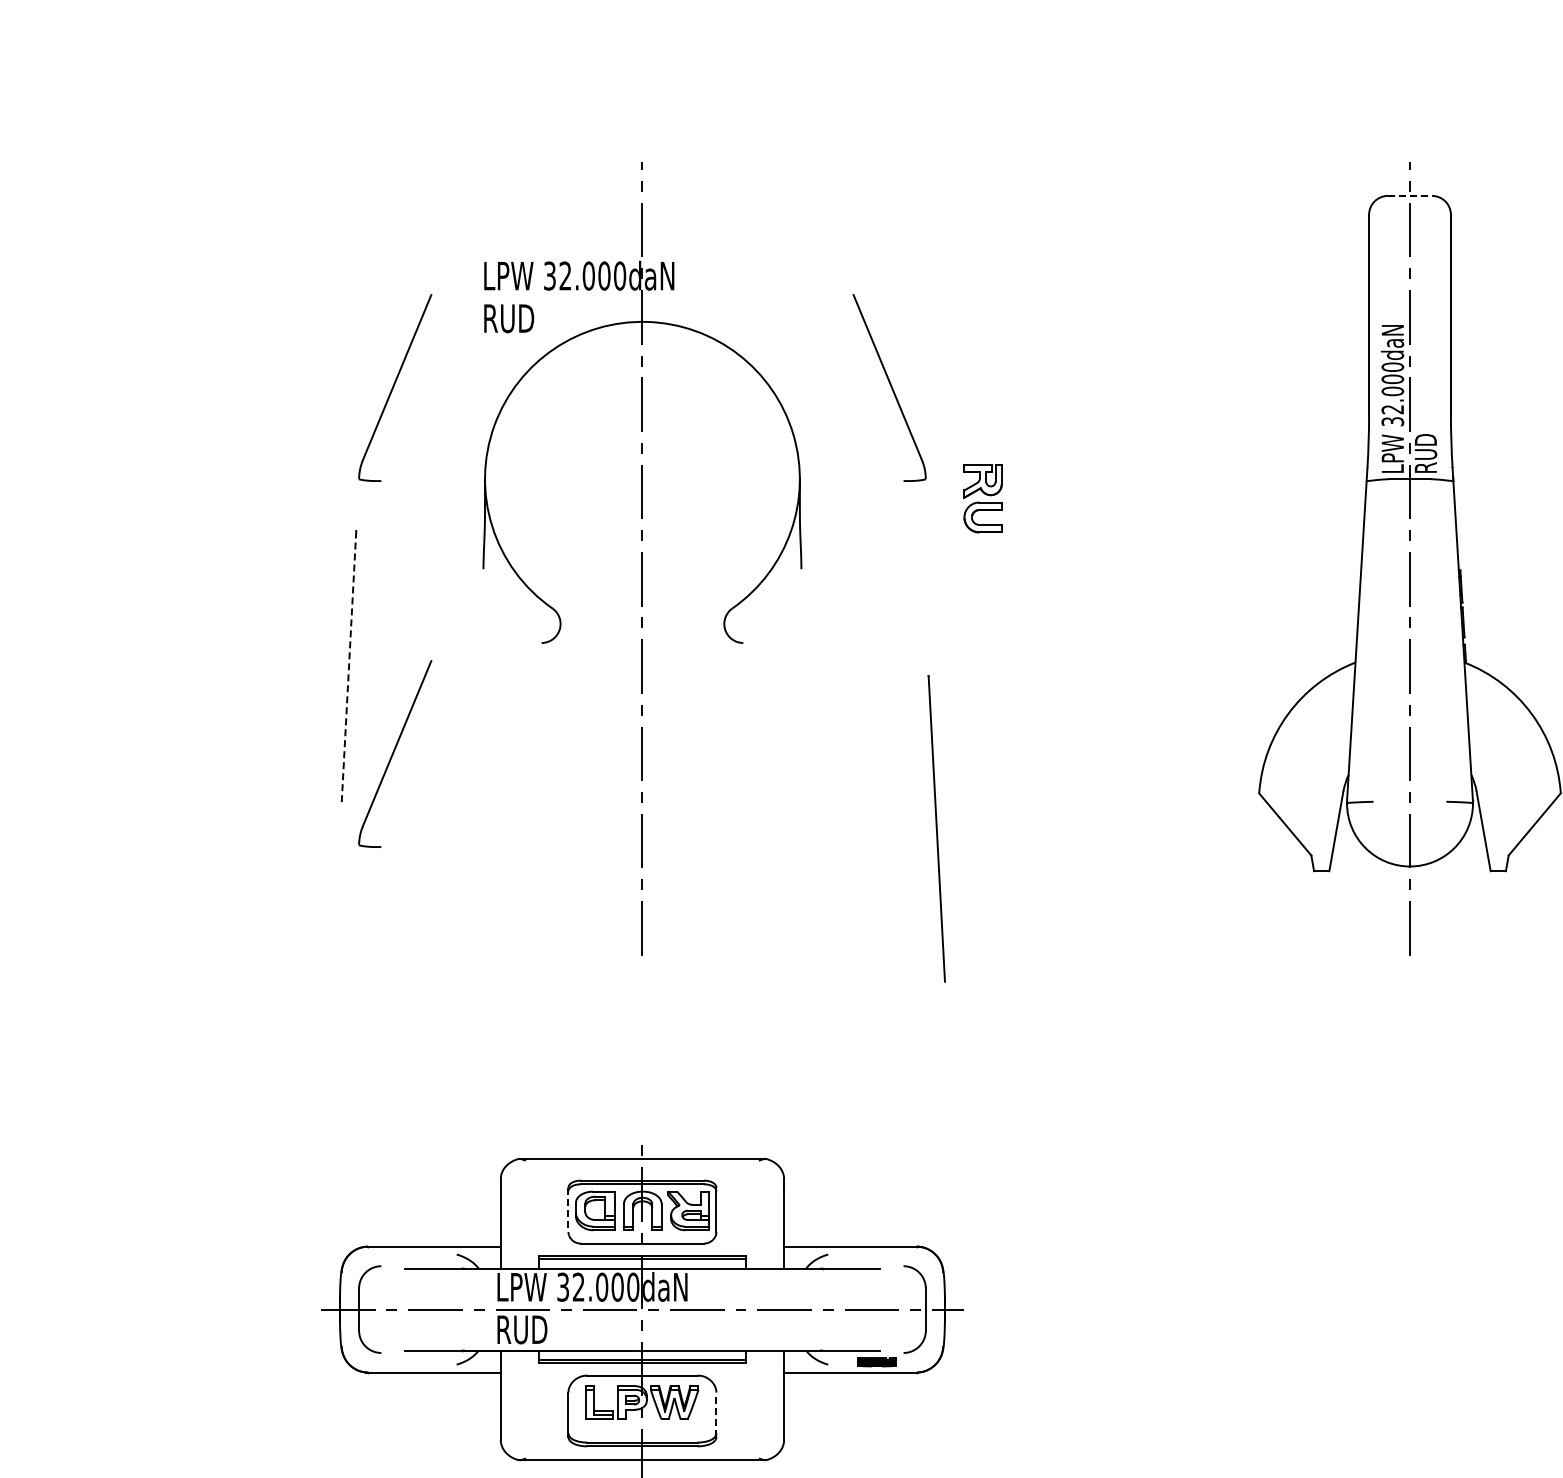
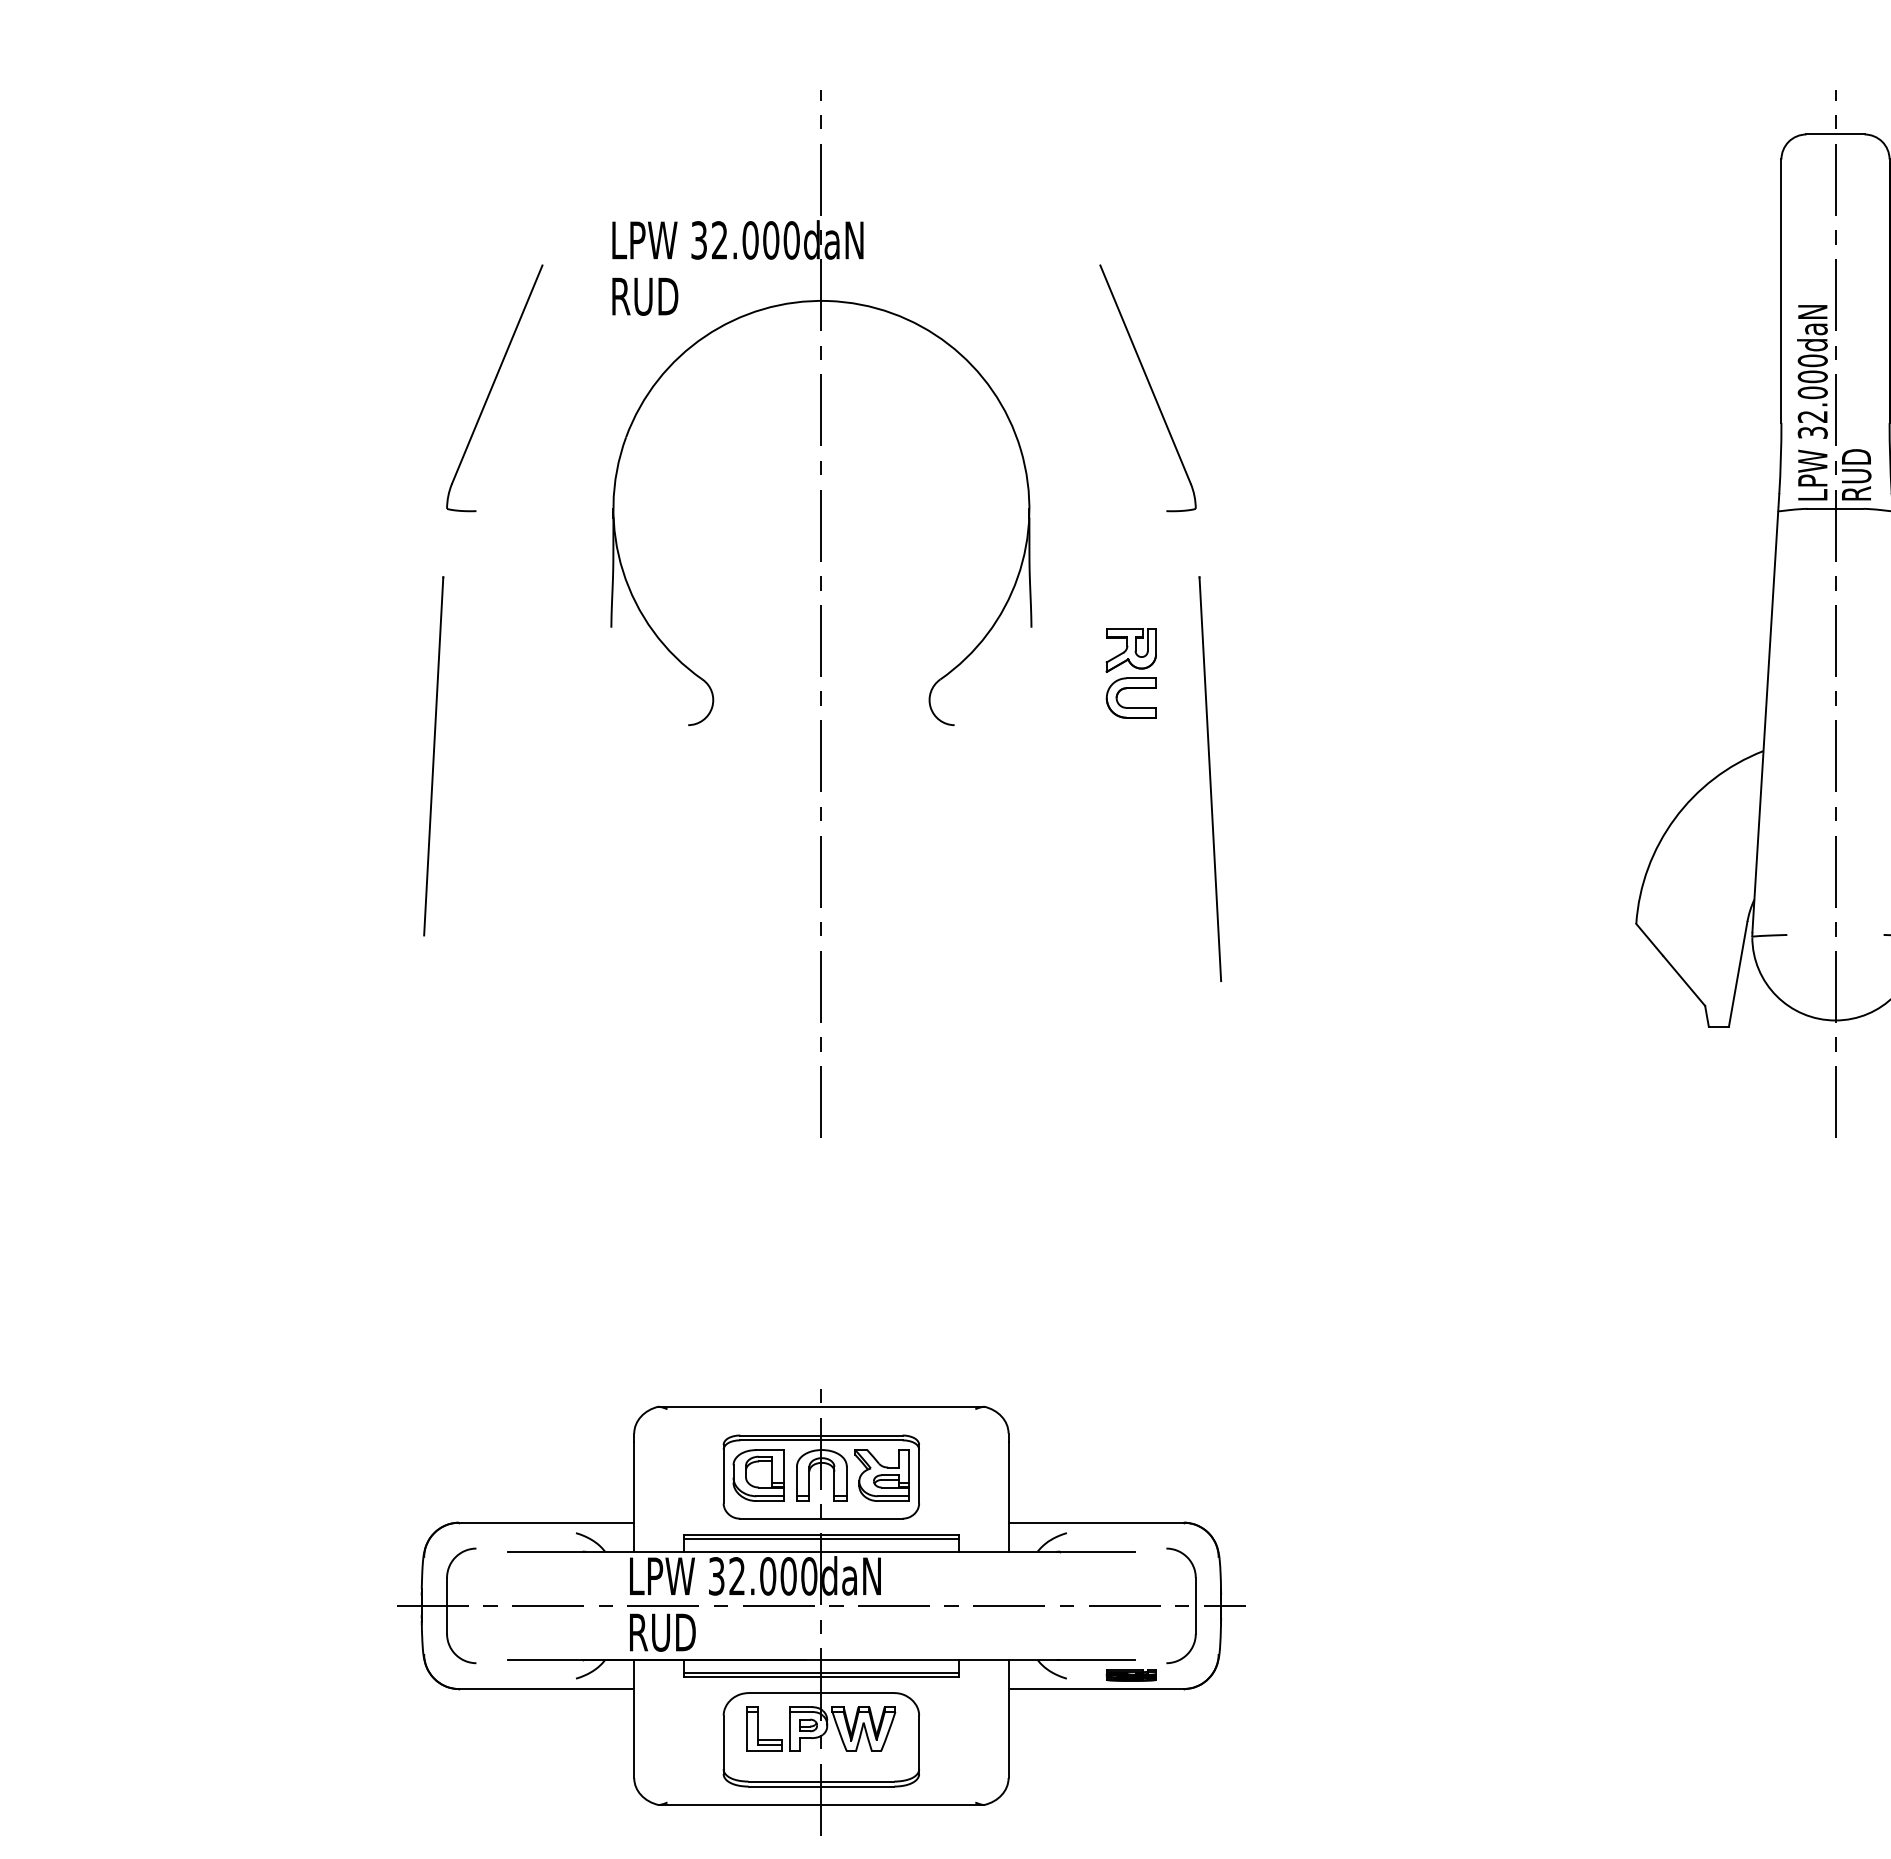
line: (1410, 195) -> (1836, 133), dashed -> solid
part: (982, 498) -> (1130, 673), moved
line: (349, 666) -> (434, 756), dashed -> solid
part: (395, 753) -> (495, 871), removed
line: (936, 828) -> (1209, 778), moved
line: (568, 1210) -> (723, 1474), dashed -> solid
line: (716, 1414) -> (919, 1744), dashed -> solid

